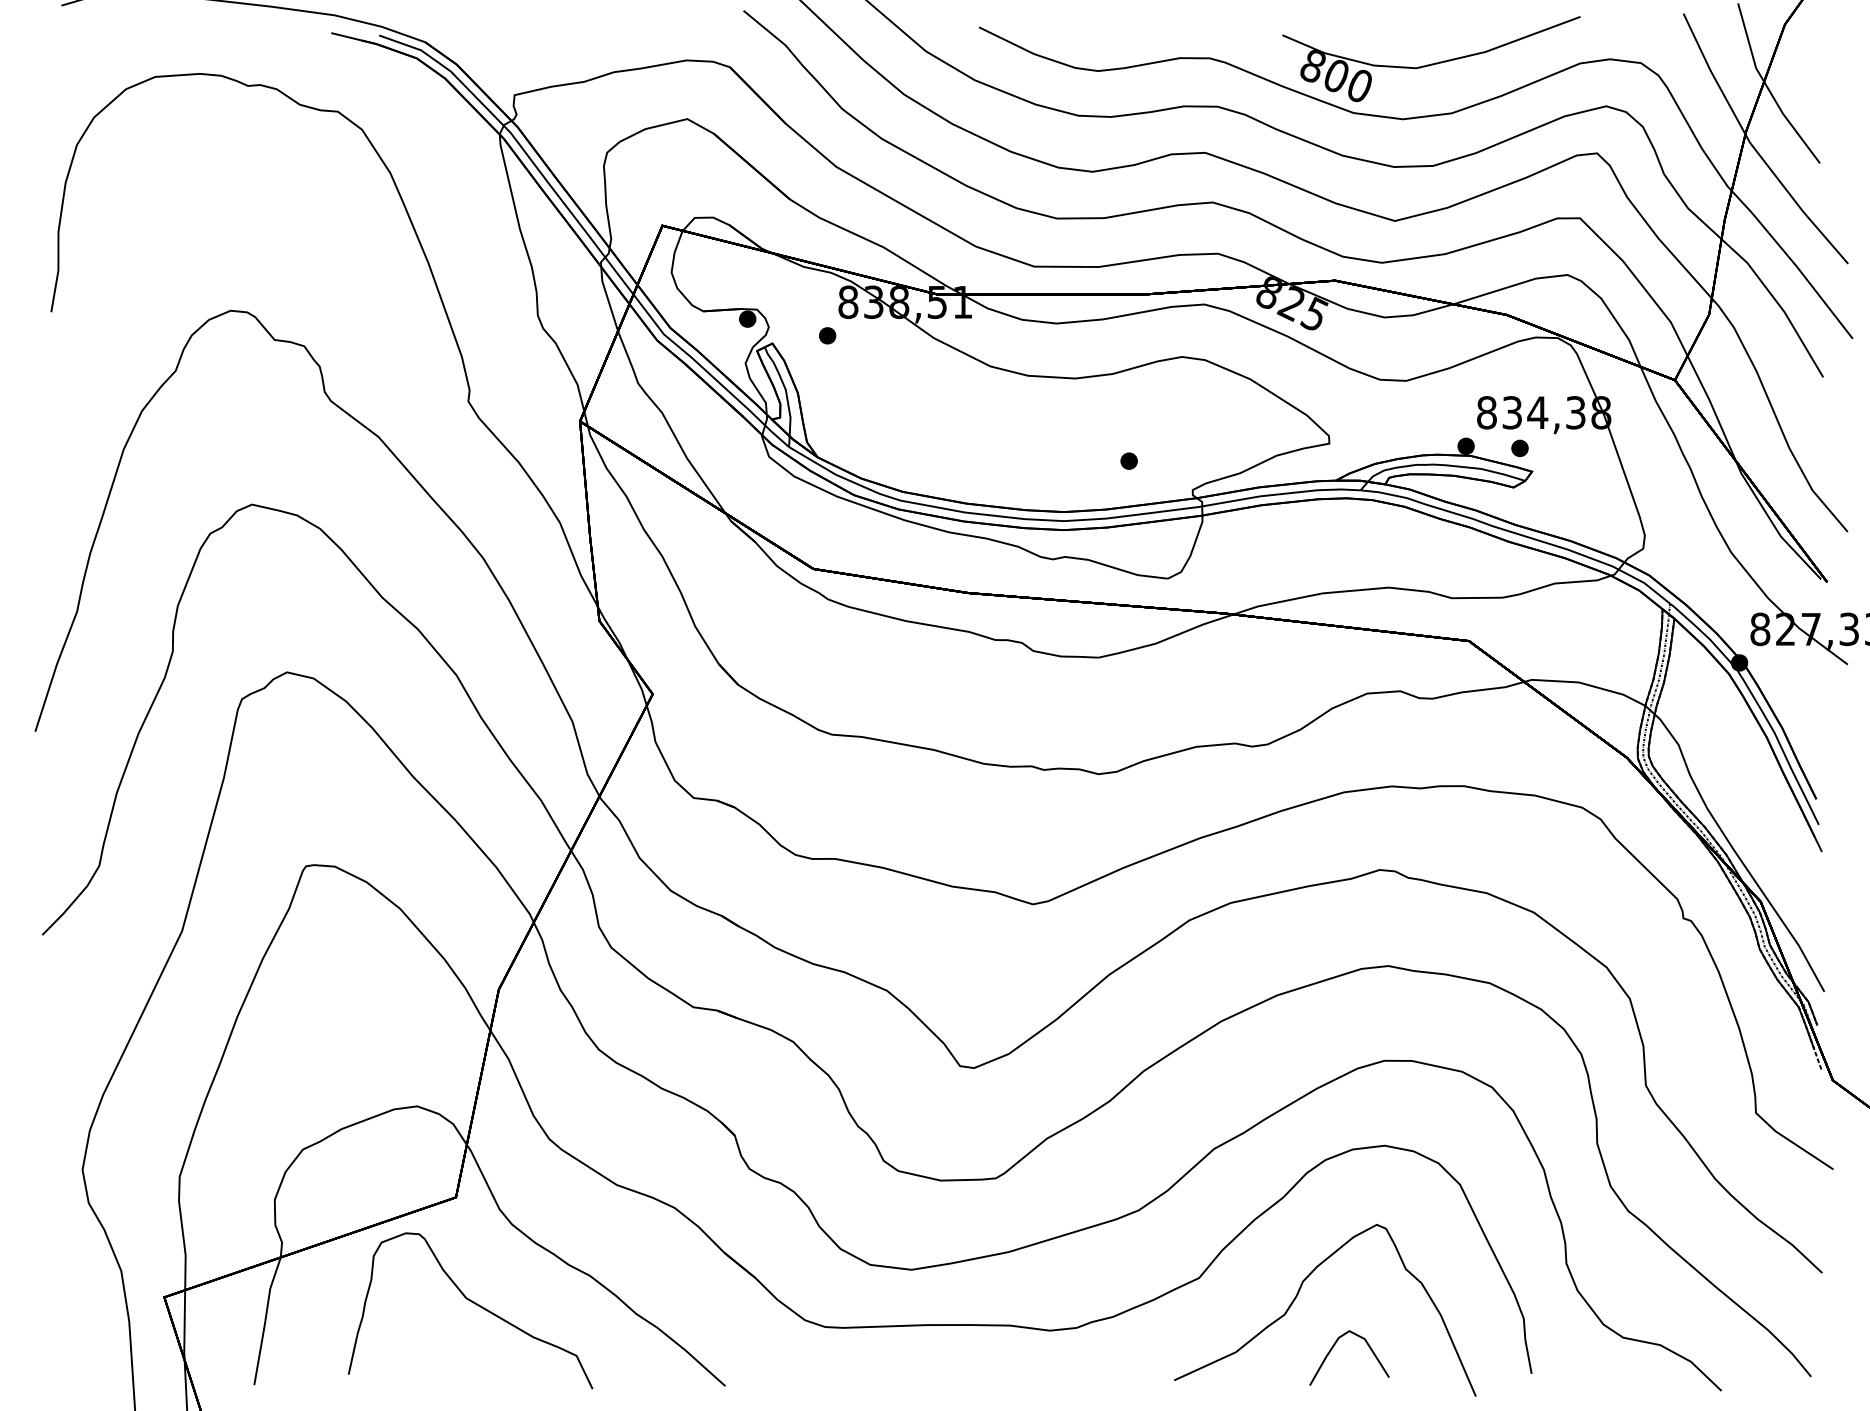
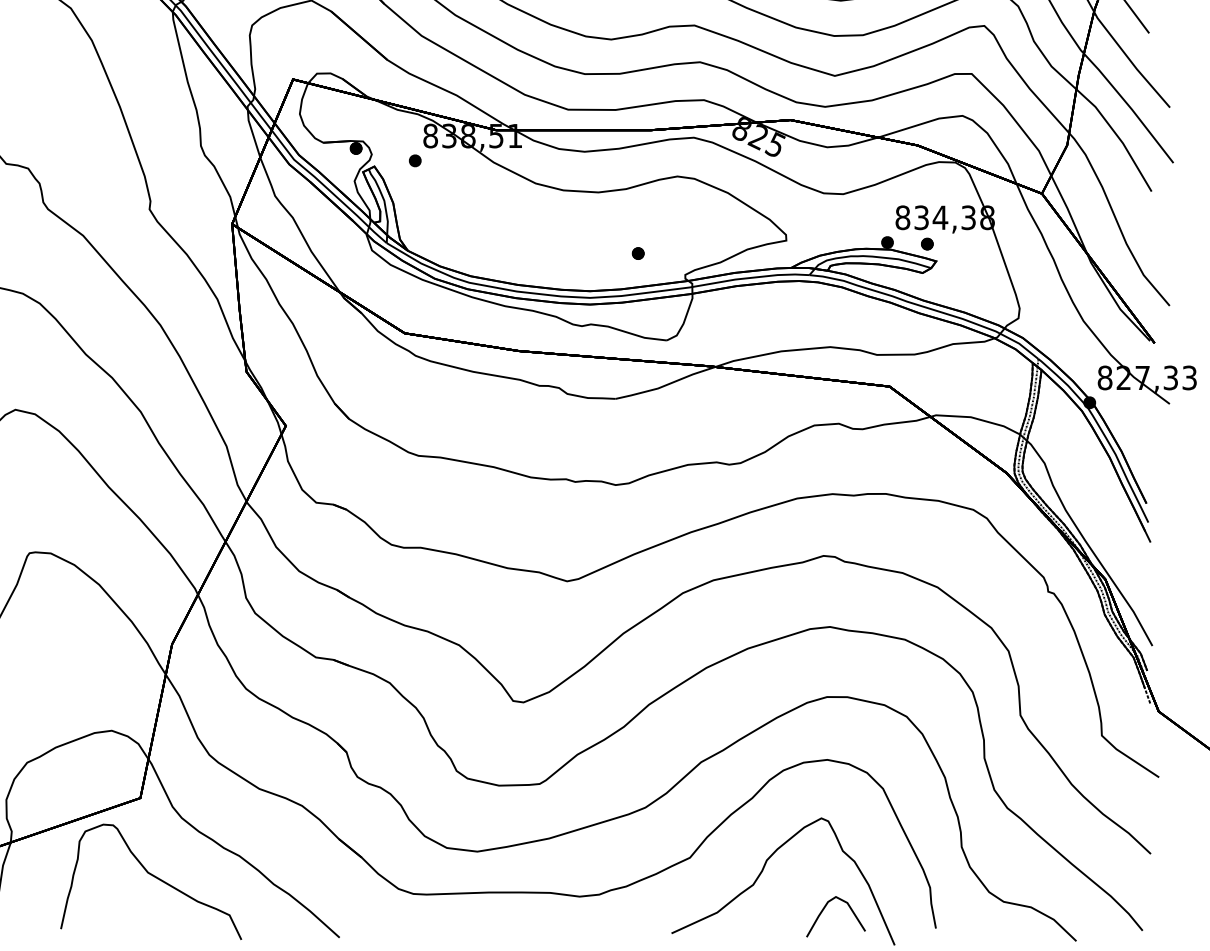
curve: (1334, 1346) -> (824, 908), moved

